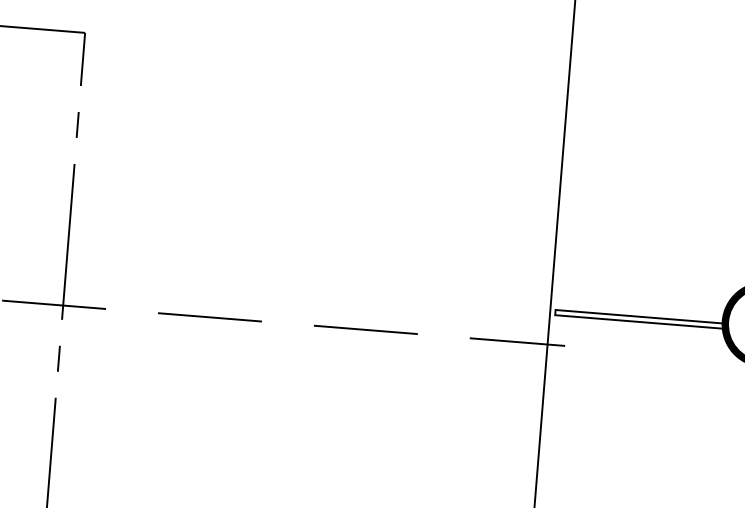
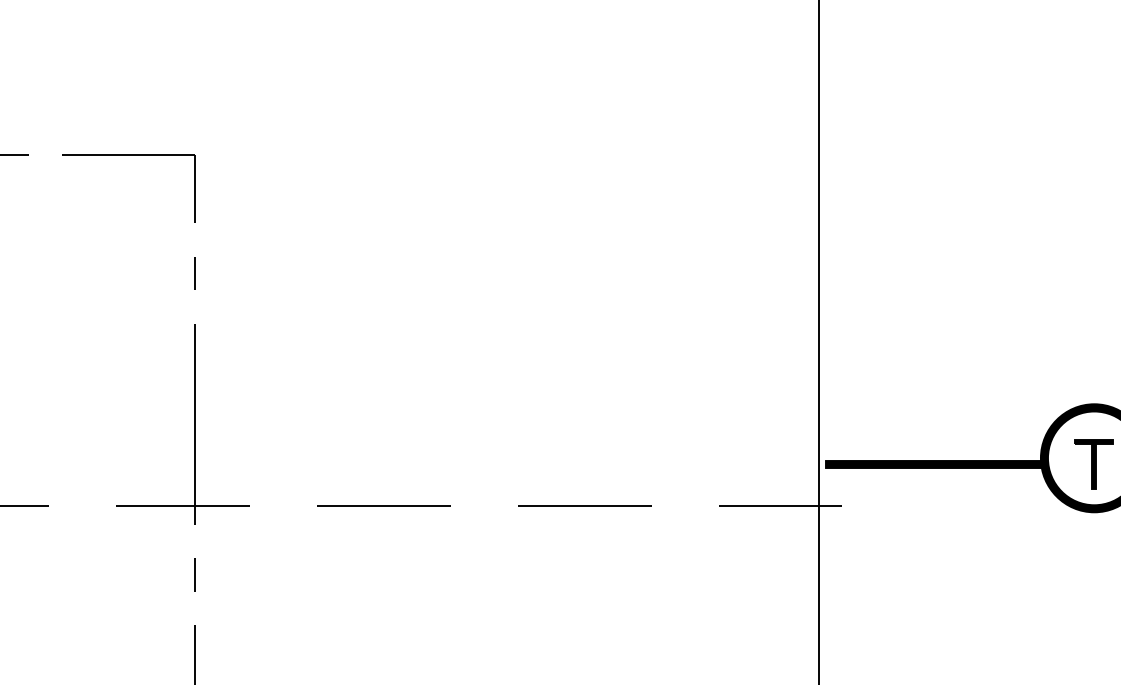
fill: (639, 319) -> (934, 464), added

